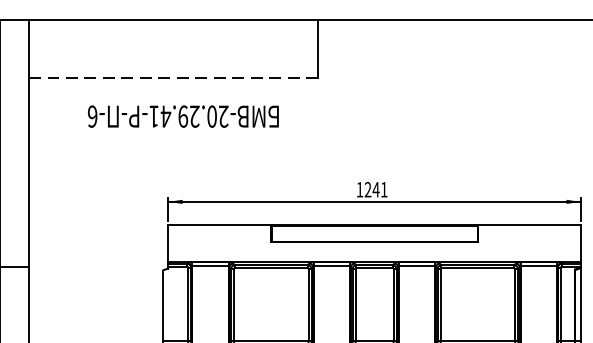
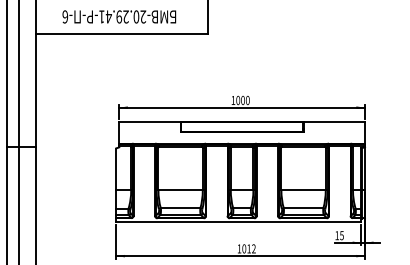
line: (173, 77) -> (122, 33), dashed -> solid
text: (183, 115) -> (119, 16), moved
text: (375, 188) -> (242, 99), 1241 -> 1000

